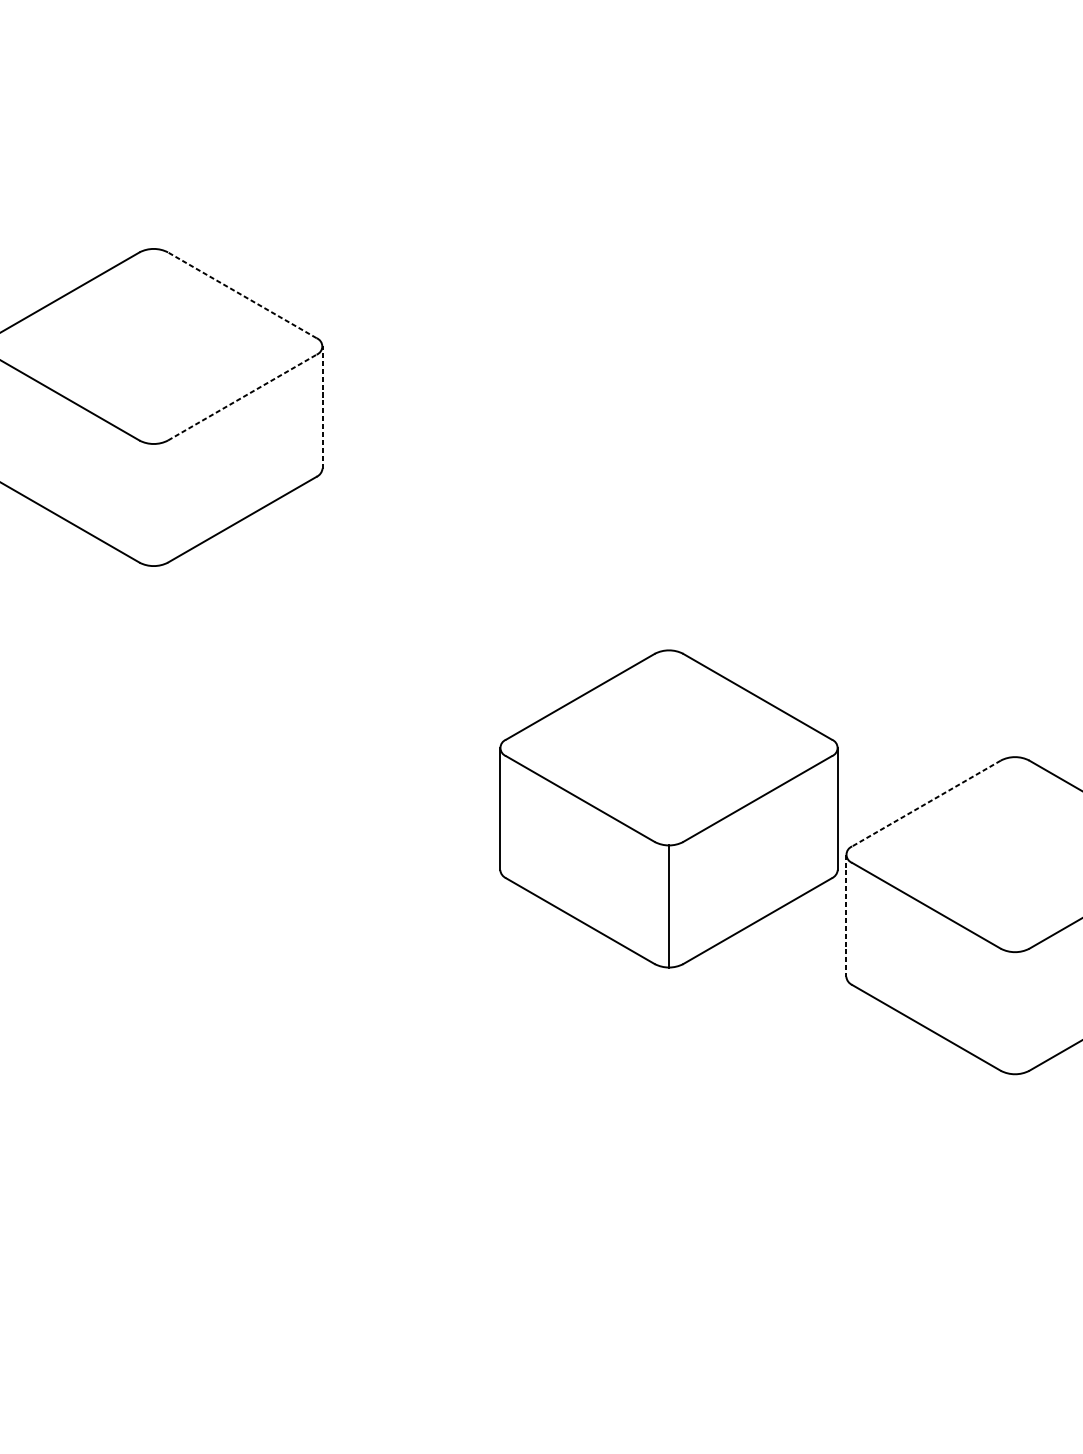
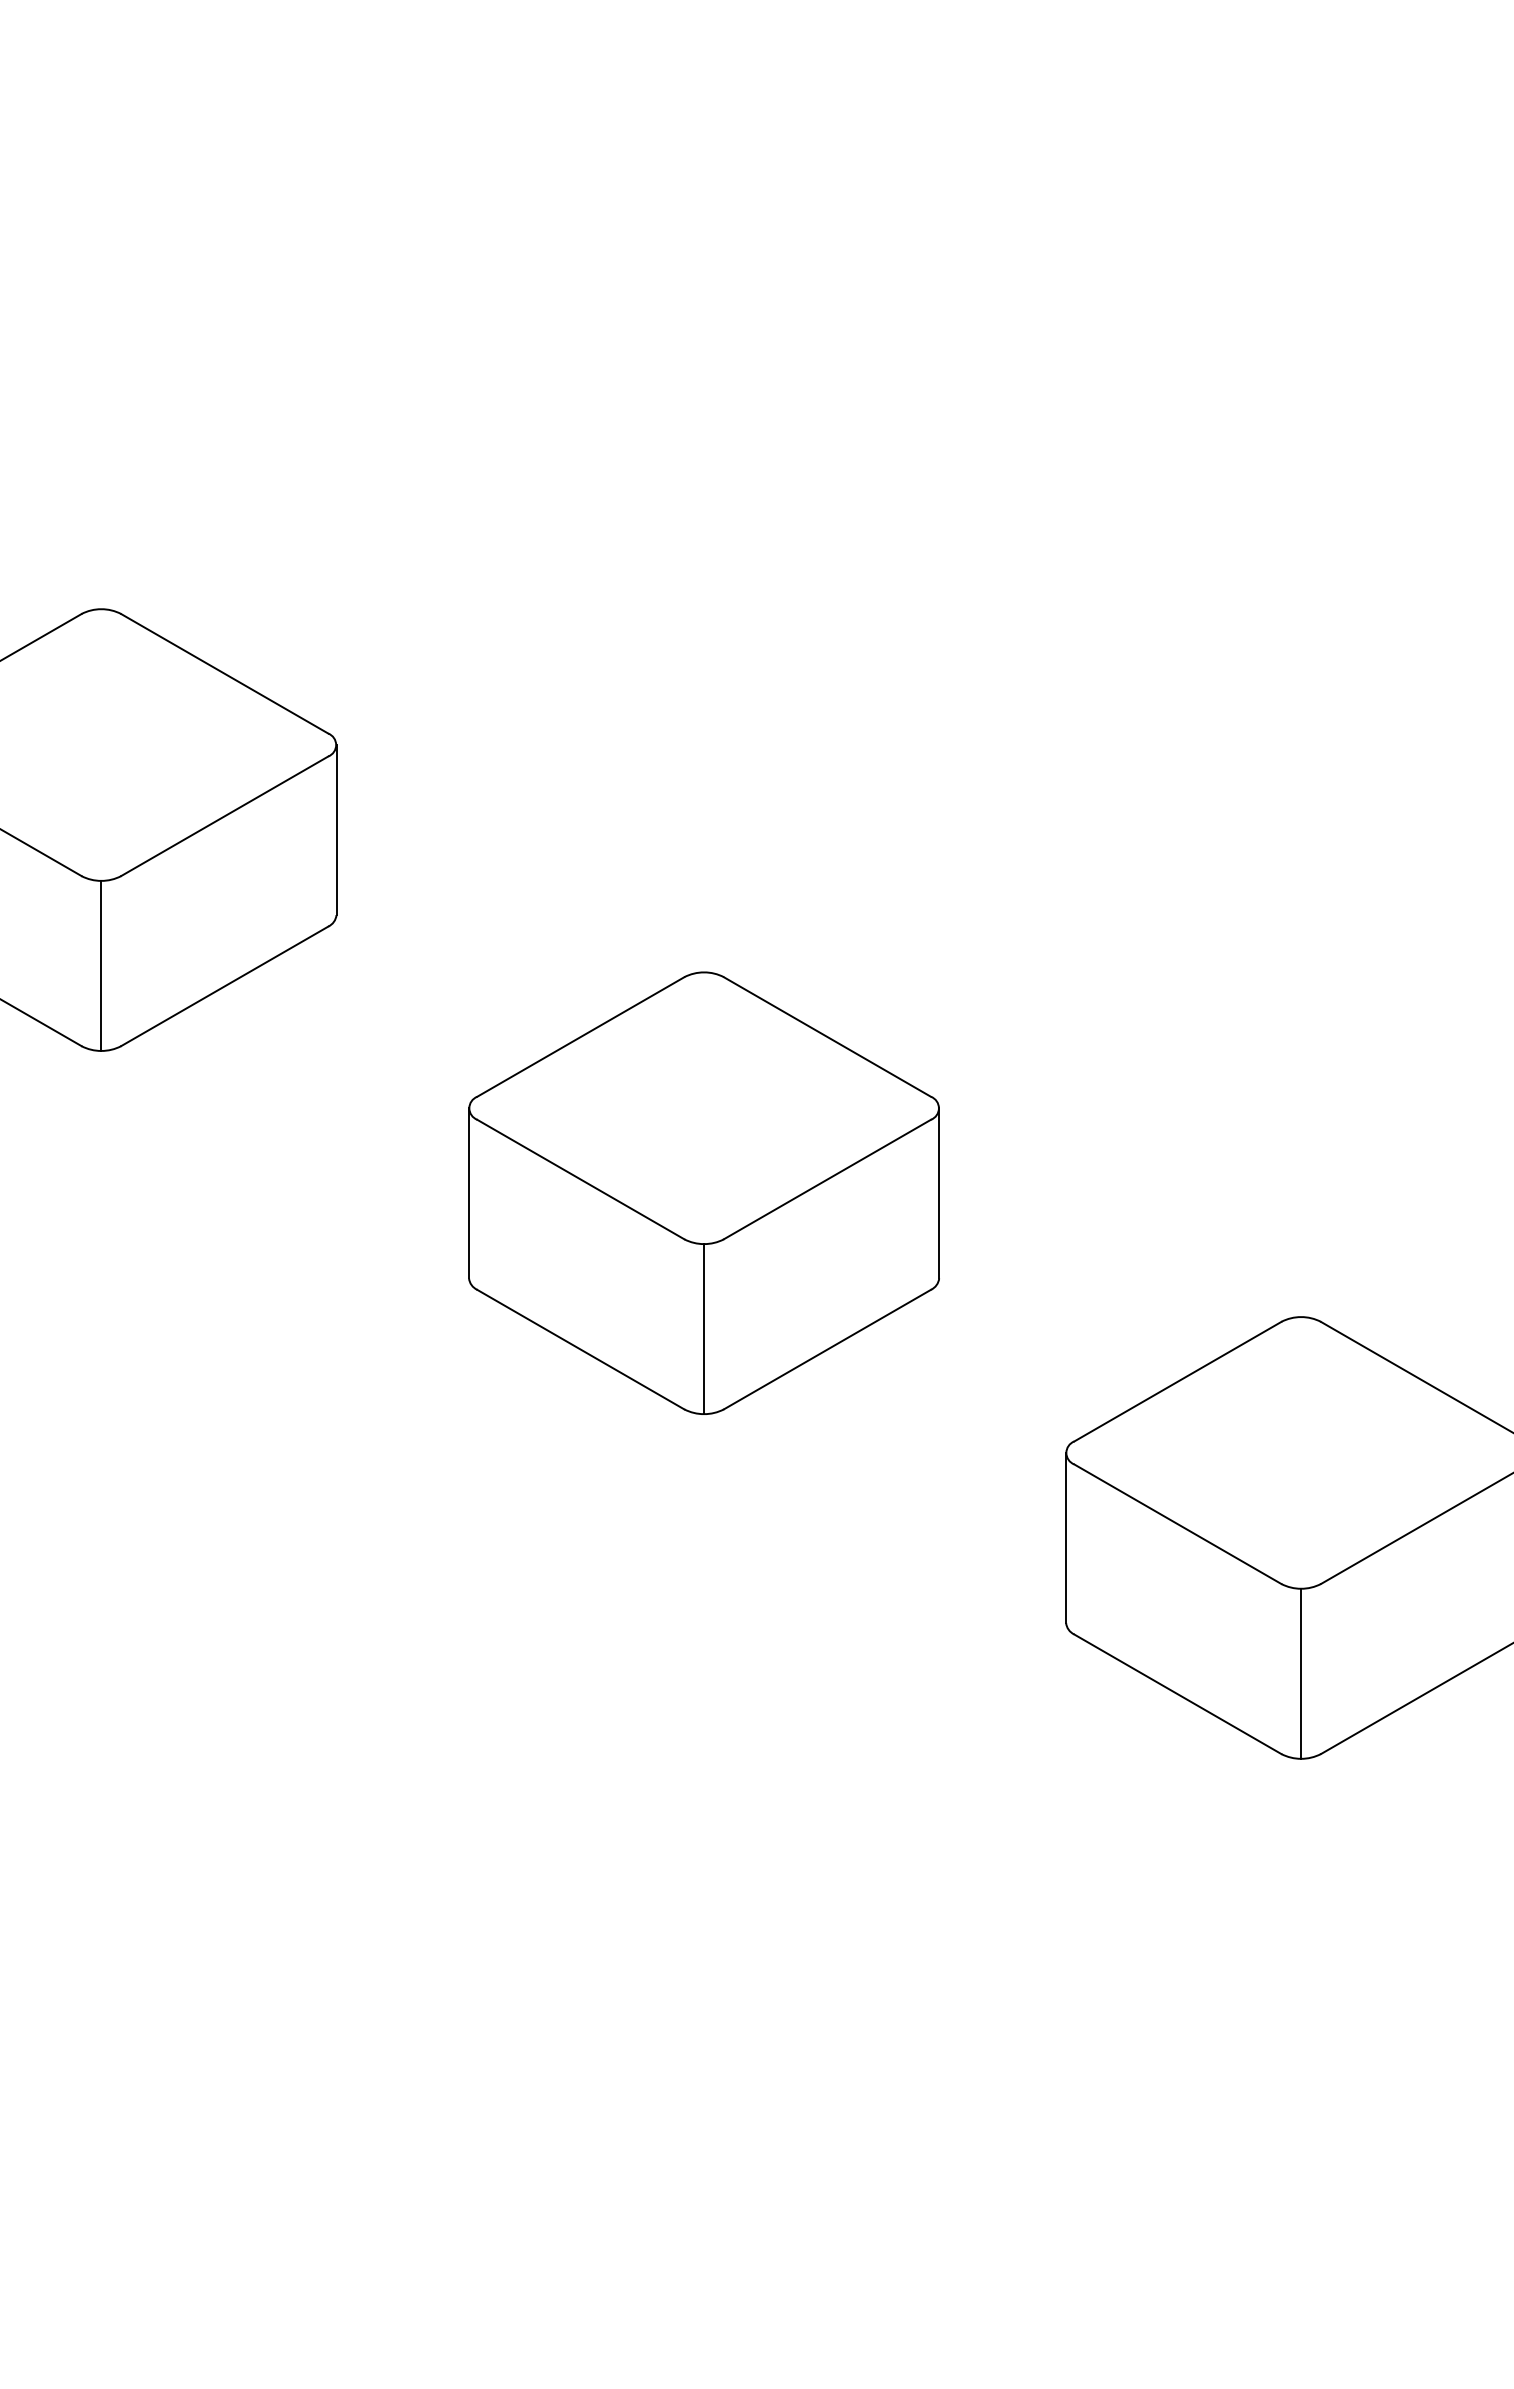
line: (242, 295) -> (224, 673), dashed -> solid
line: (242, 397) -> (224, 816), dashed -> solid
line: (322, 407) -> (336, 829), dashed -> solid
line: (153, 504) -> (101, 965), added
line: (926, 803) -> (1177, 1381), dashed -> solid
part: (668, 808) -> (703, 1192), moved
line: (846, 916) -> (1066, 1538), dashed -> solid
line: (1015, 1013) -> (1301, 1673), added

